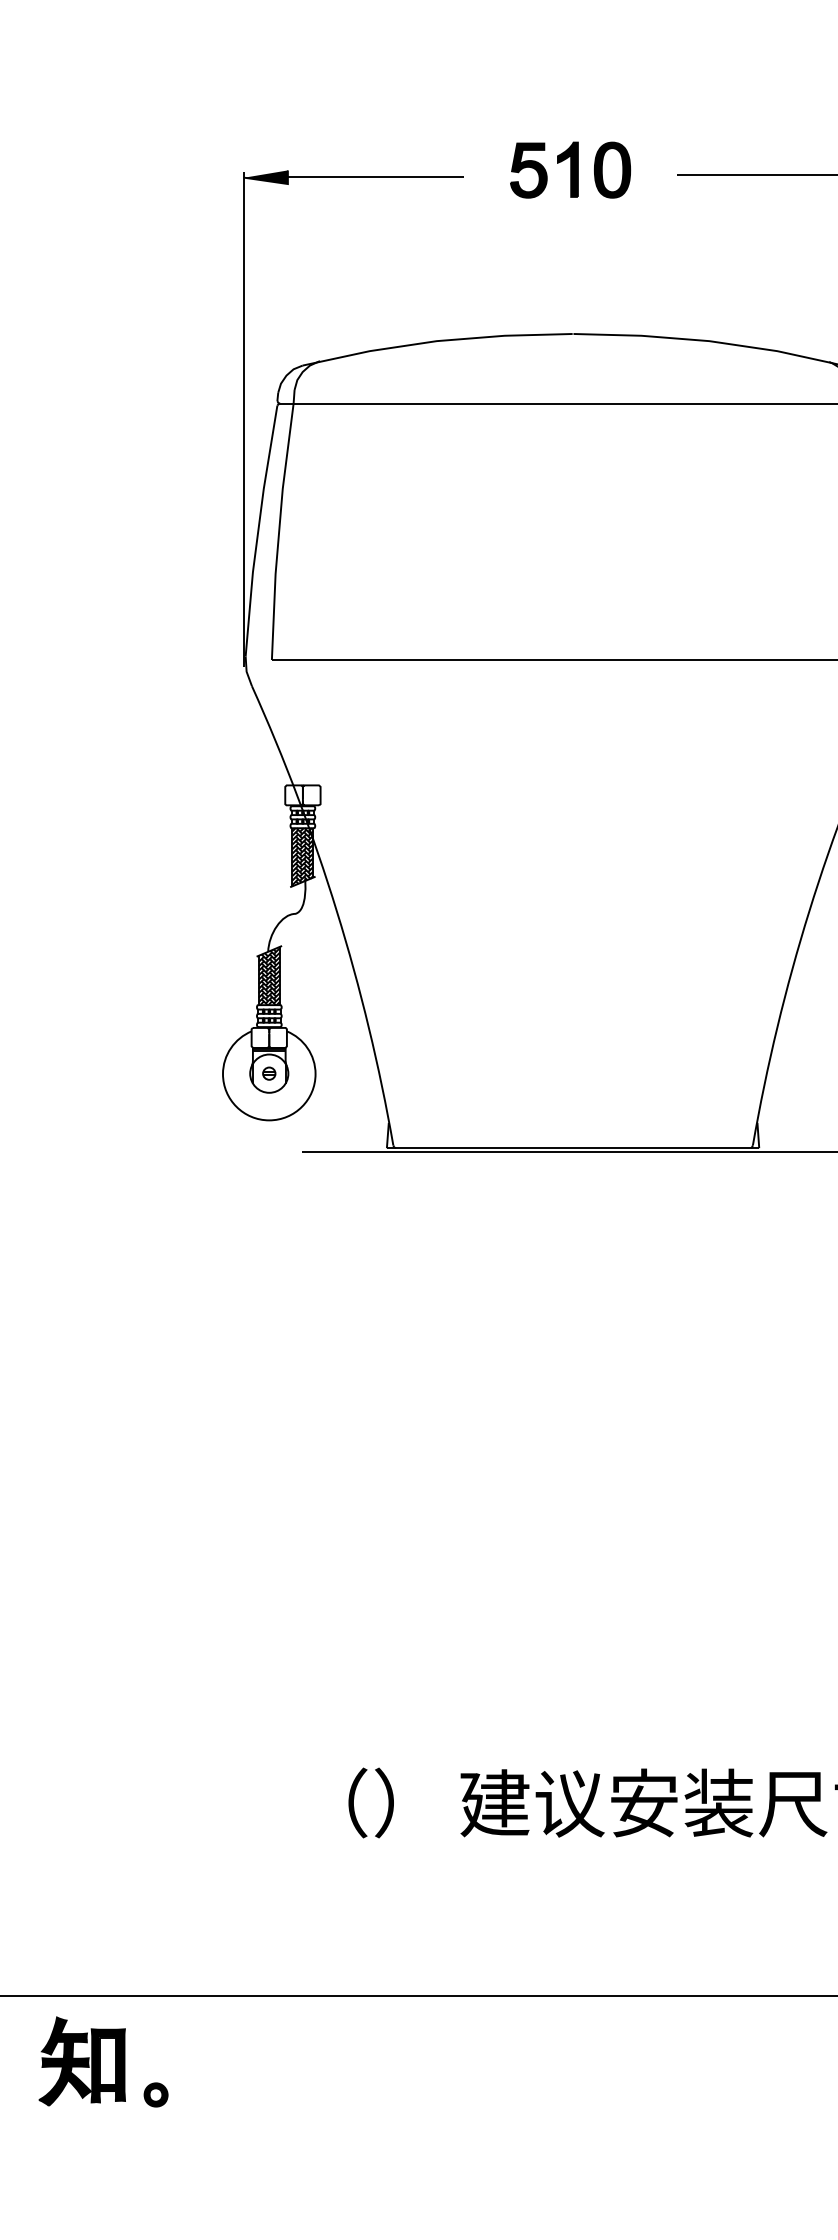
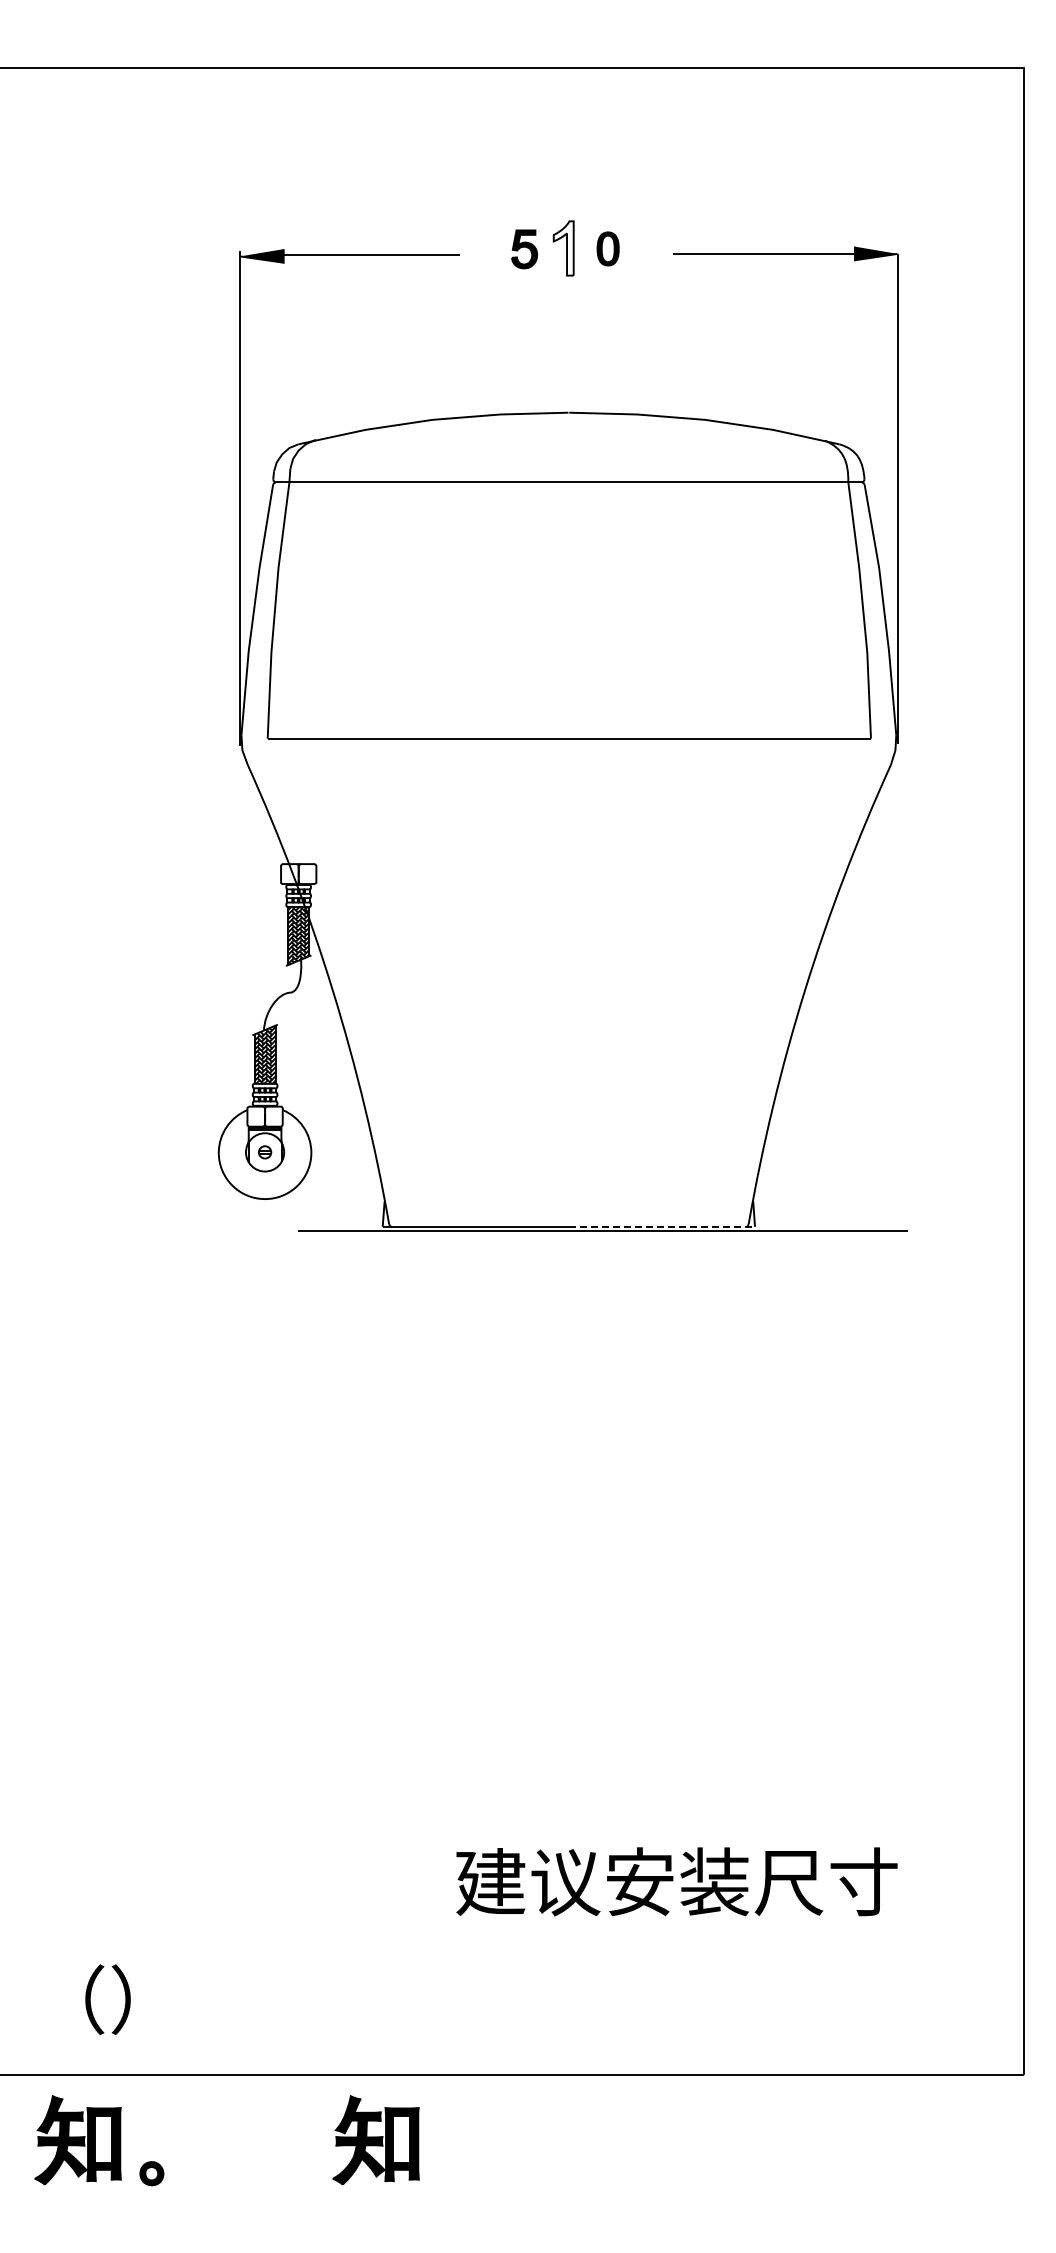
fill: (567, 169) -> (563, 248), removed
part: (611, 169) -> (607, 248), size x0.6
part: (528, 170) -> (524, 249), size x0.7
line: (666, 1147) -> (662, 1226), solid -> dashed
text: (370, 1802) -> (107, 1999), moved
part: (379, 2060) -> (375, 2139), added

